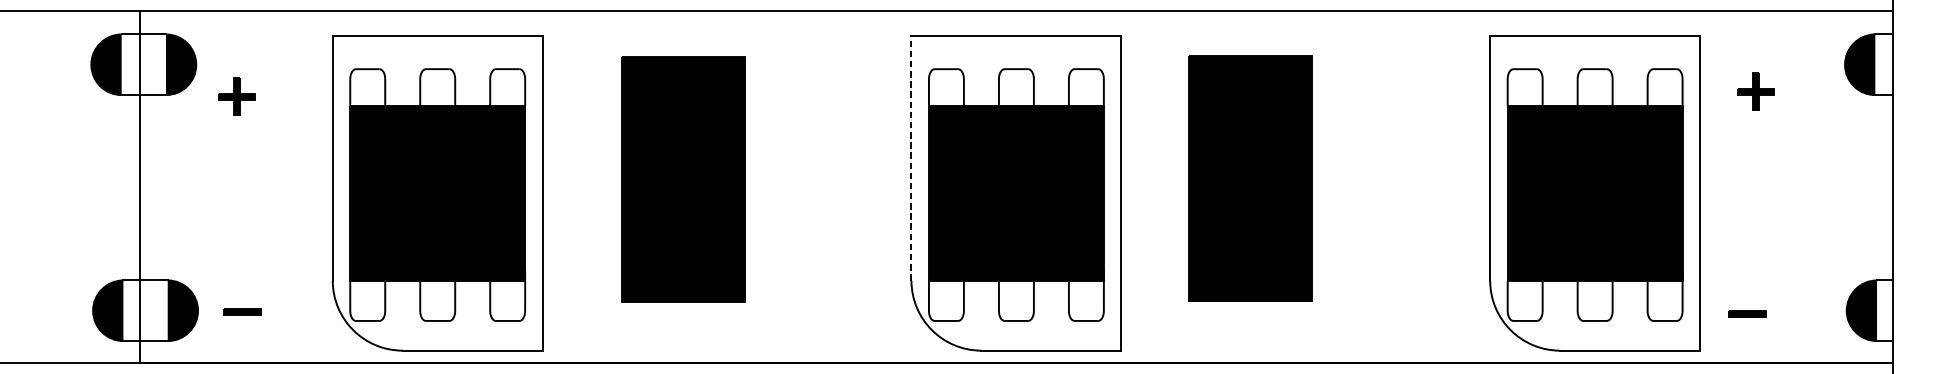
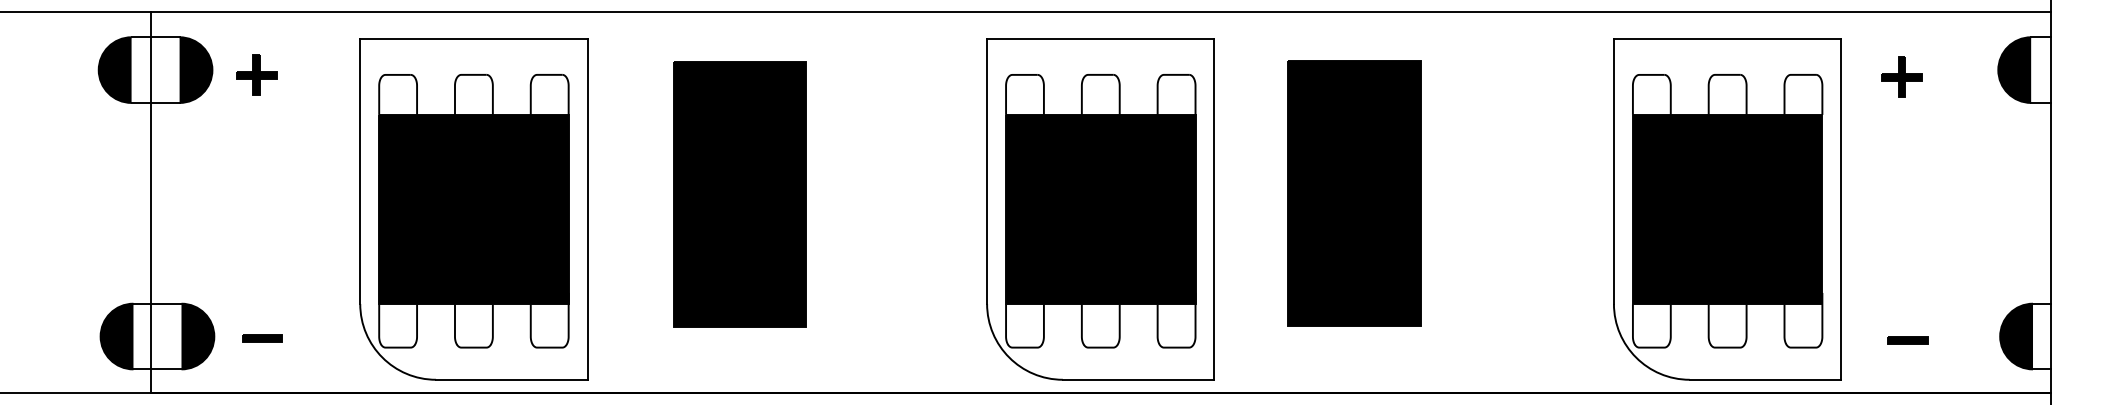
part: (1755, 90) -> (1901, 76), moved
part: (236, 95) -> (256, 74), moved
line: (911, 158) -> (987, 171), dashed -> solid
part: (1747, 314) -> (1907, 340), moved

